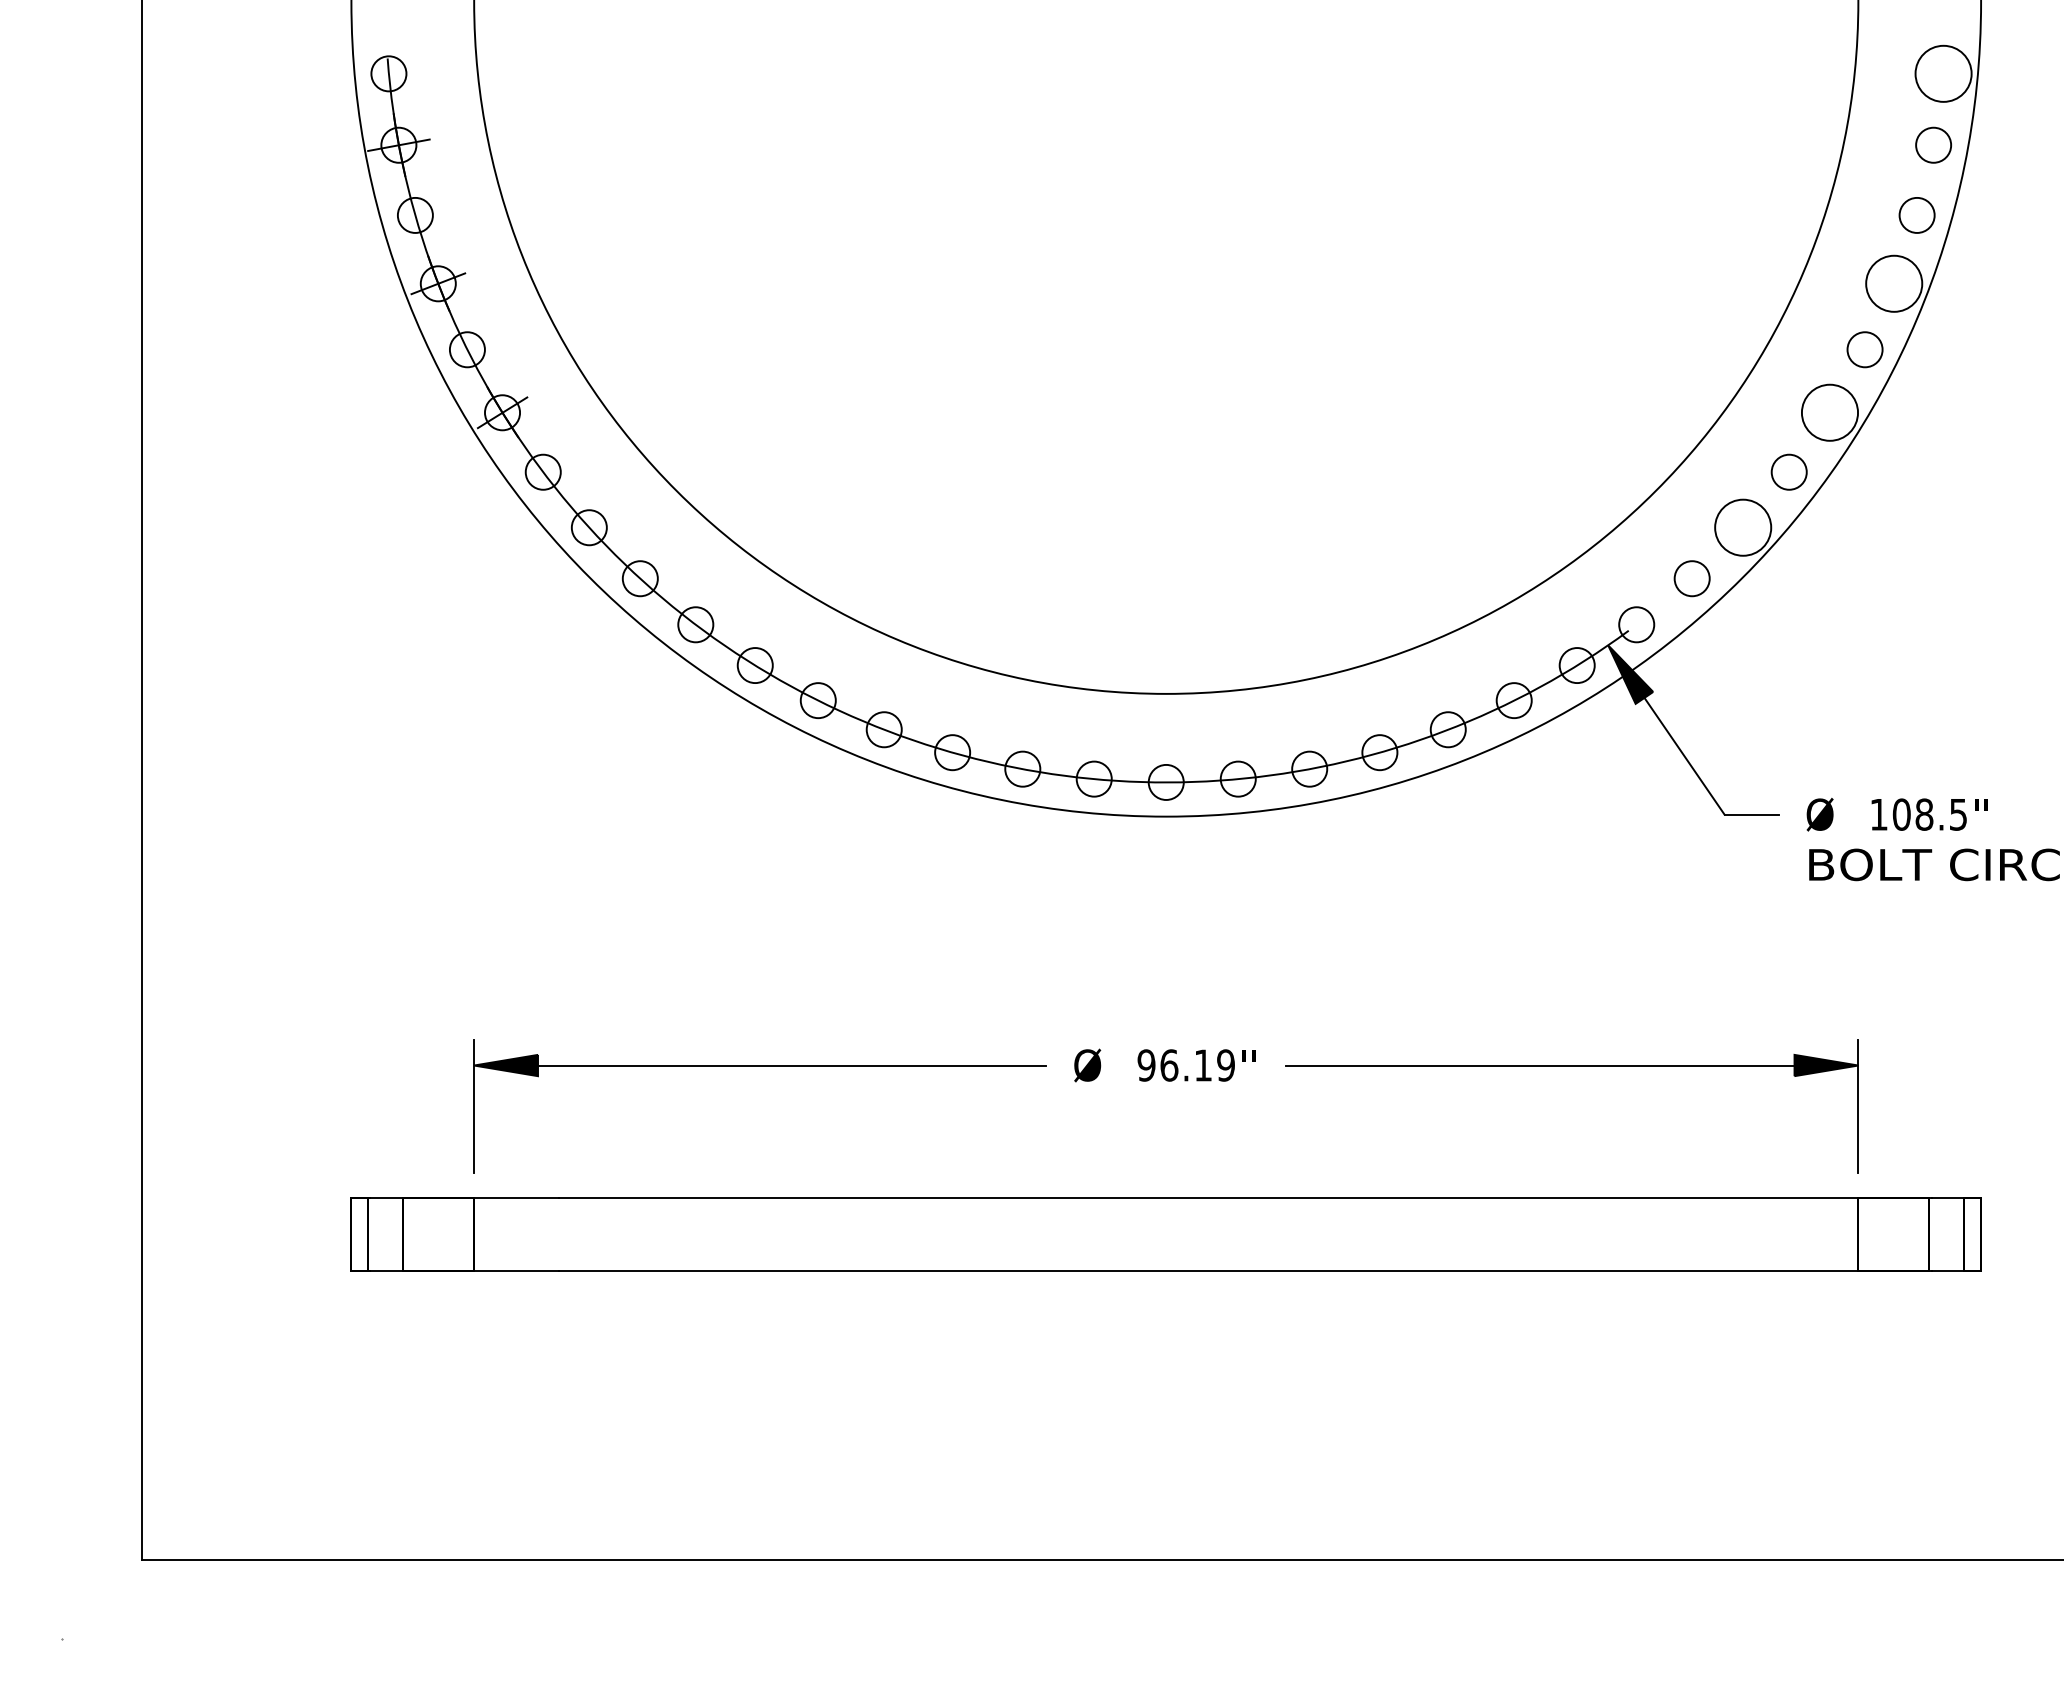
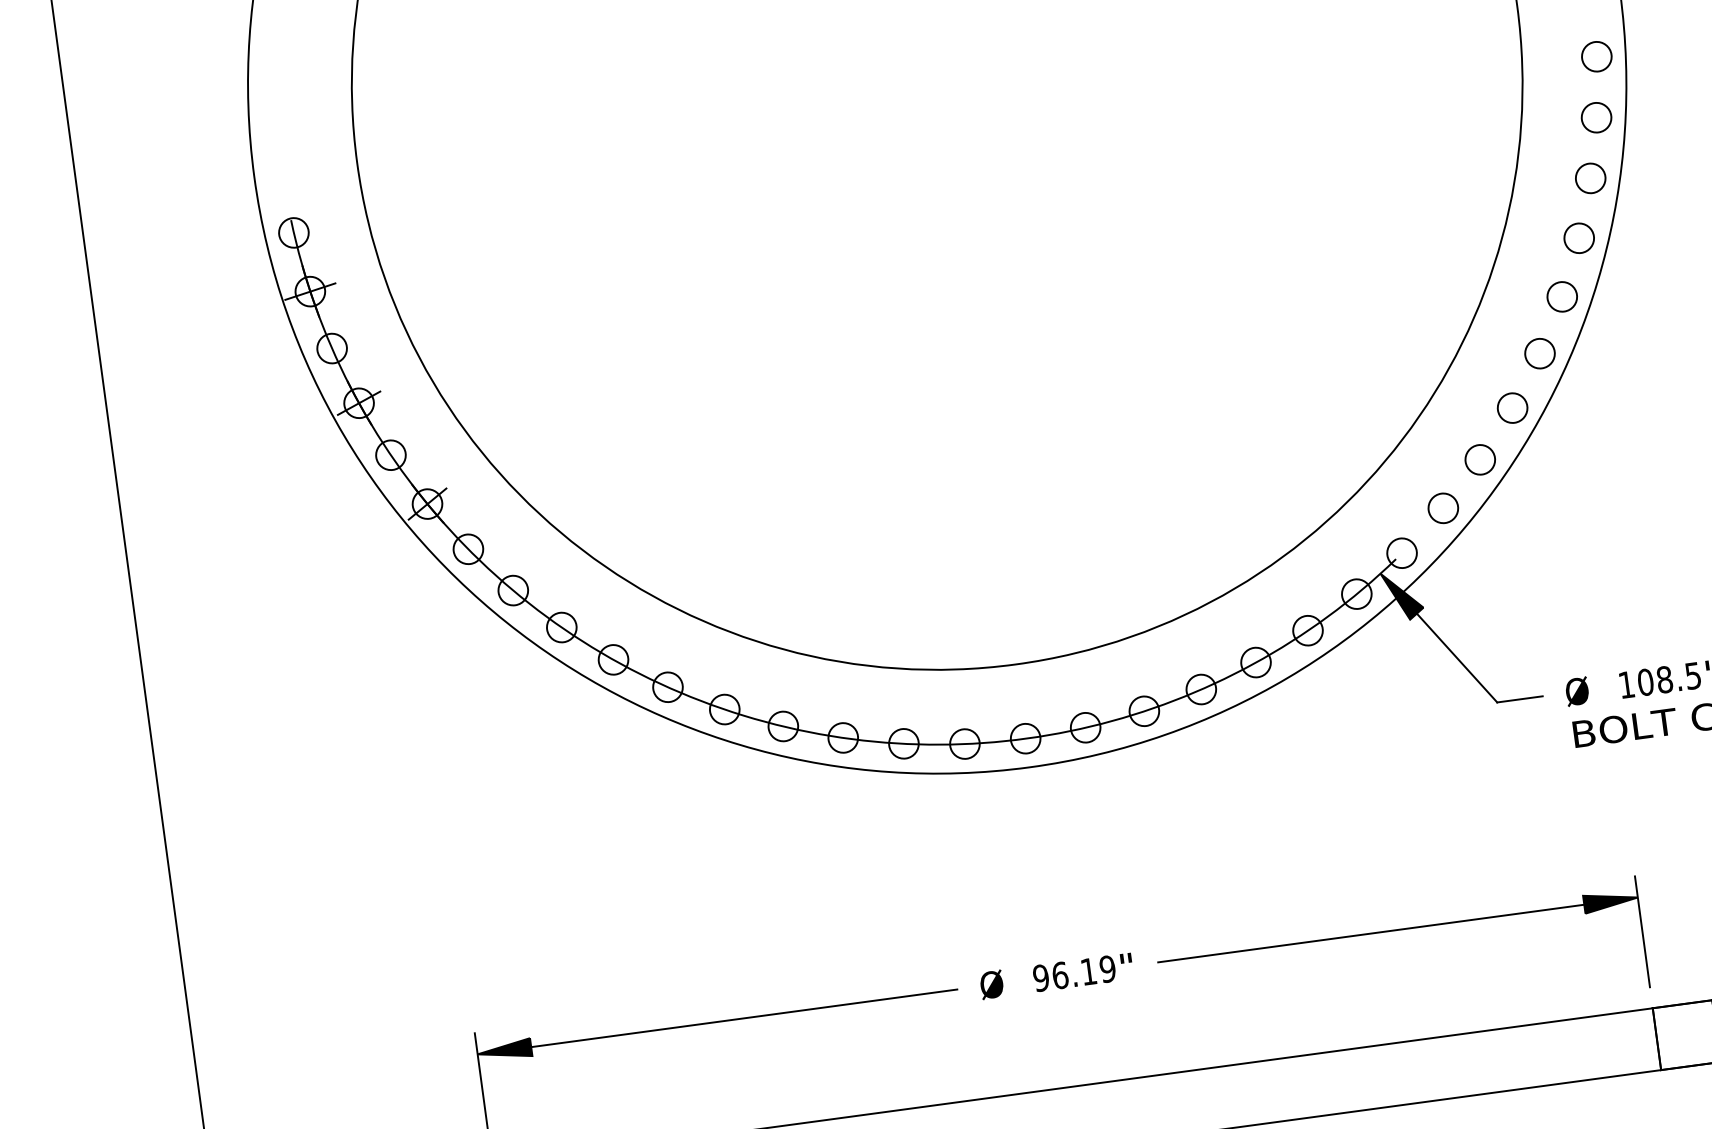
circle: (1943, 73) -> (1596, 56), size x0.62
circle: (1893, 283) -> (1578, 238), size x0.62
circle: (1829, 412) -> (1539, 353), size x0.62
circle: (1742, 527) -> (1479, 459), size x0.62

